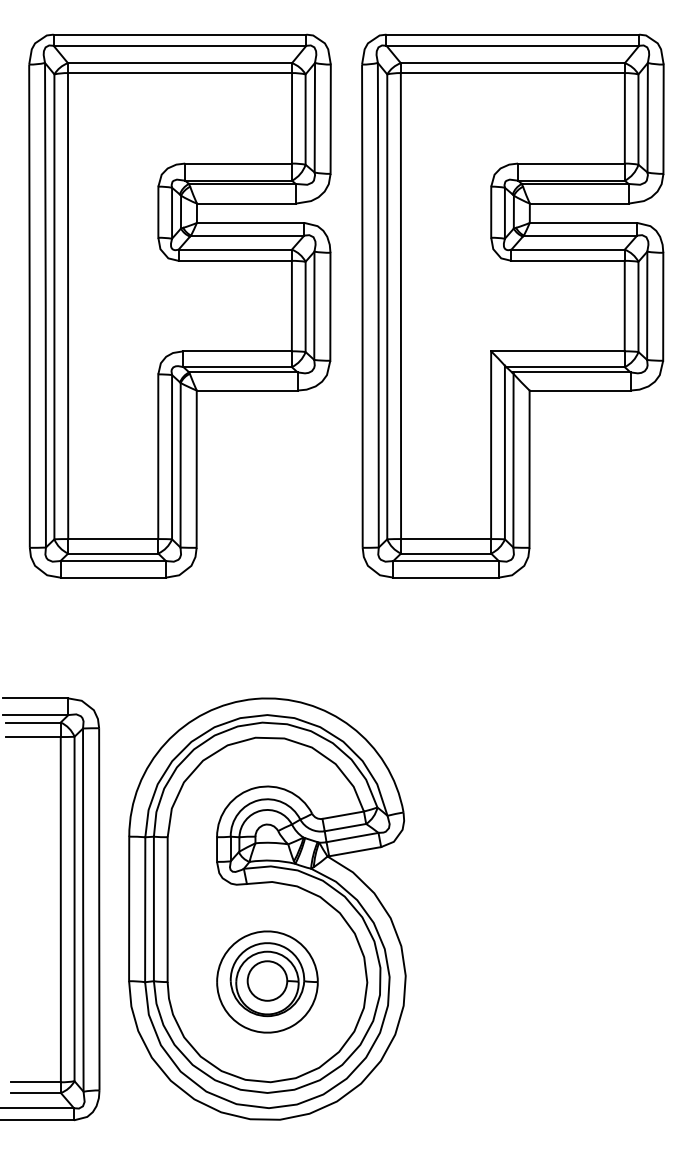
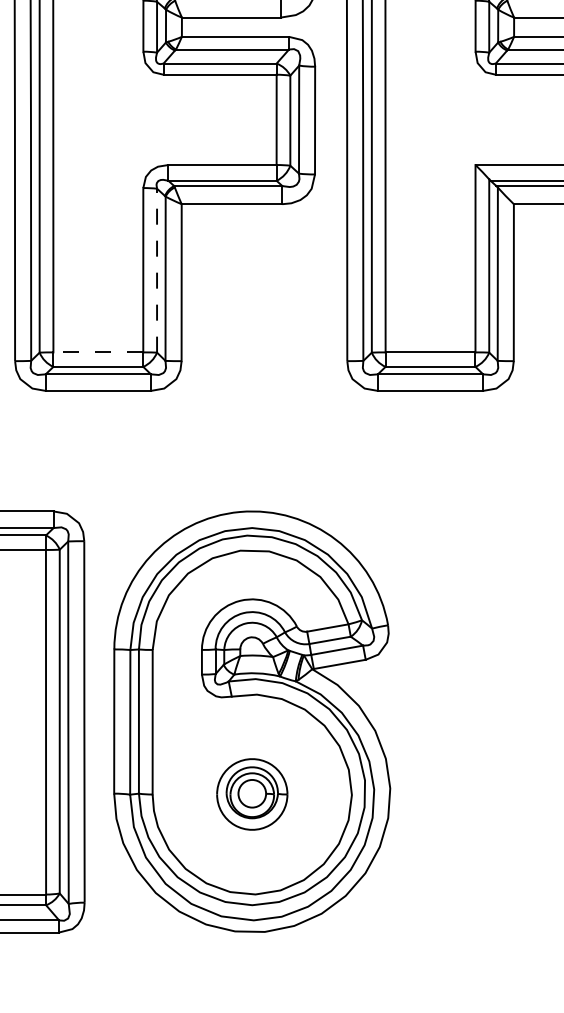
line: (172, 456) -> (157, 270), solid -> dashed
line: (112, 539) -> (97, 352), solid -> dashed
part: (267, 981) -> (252, 793), size x0.7

